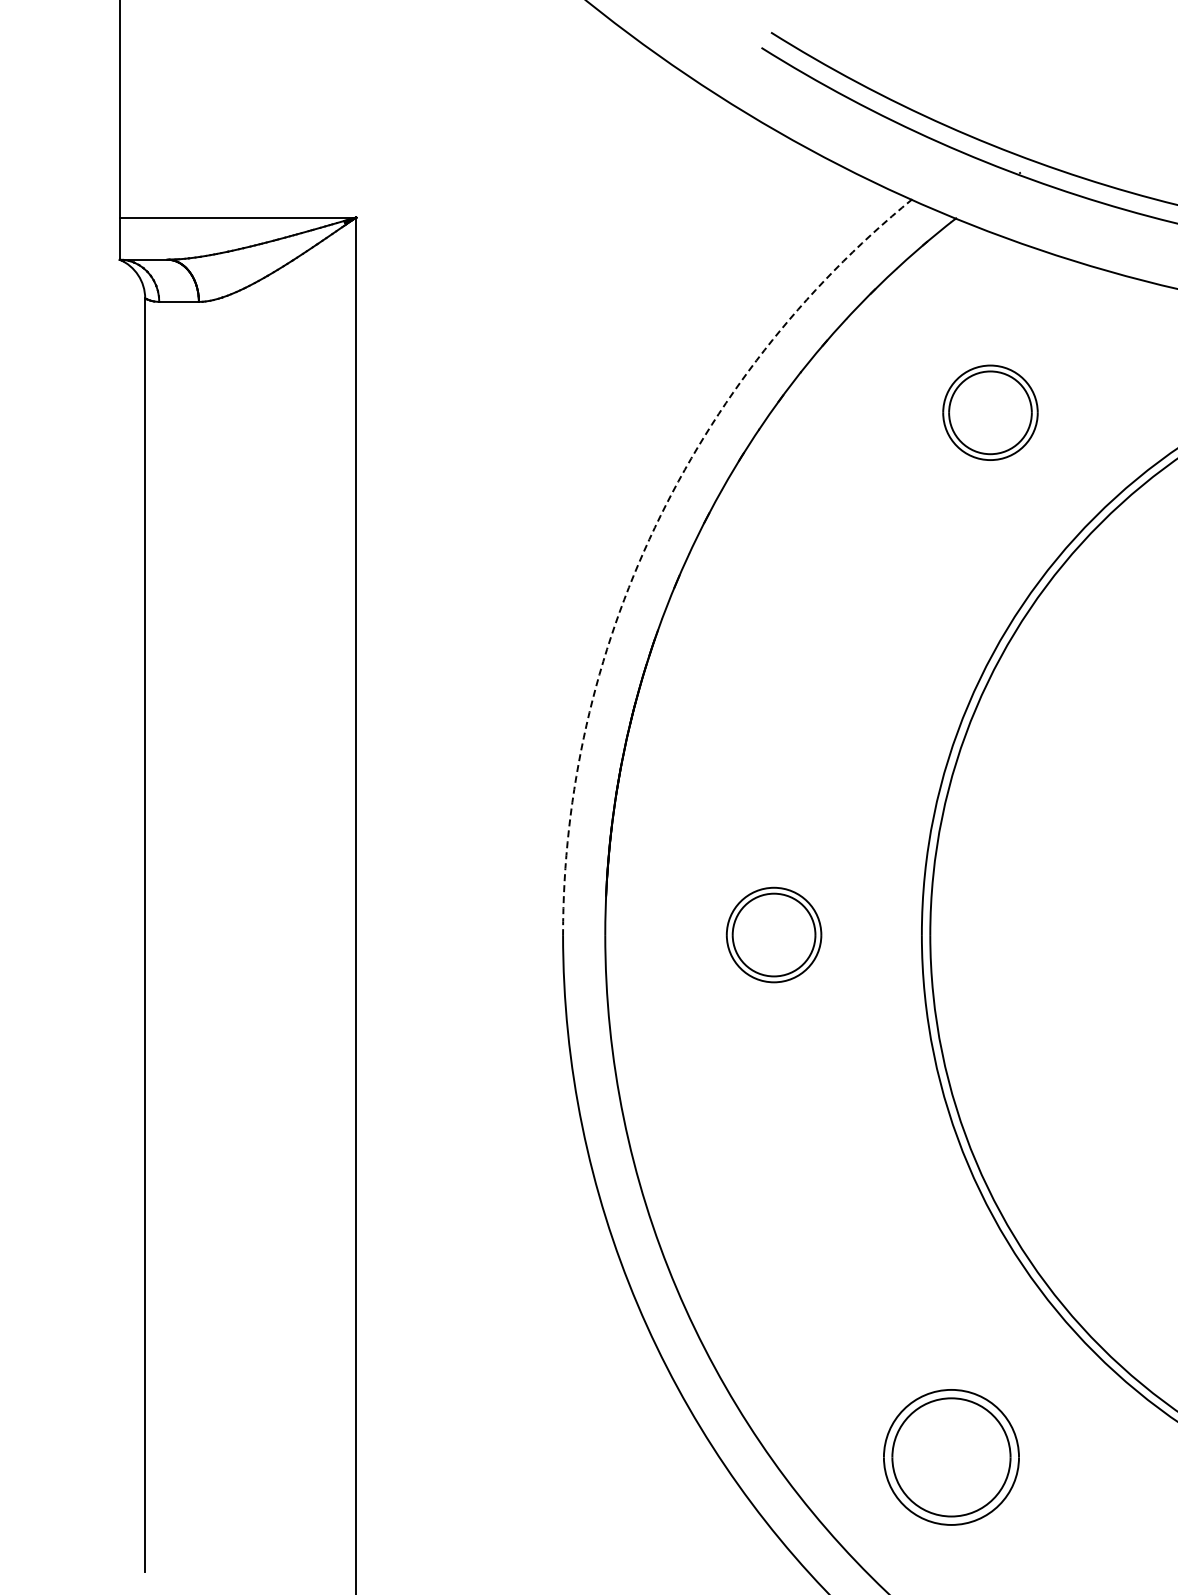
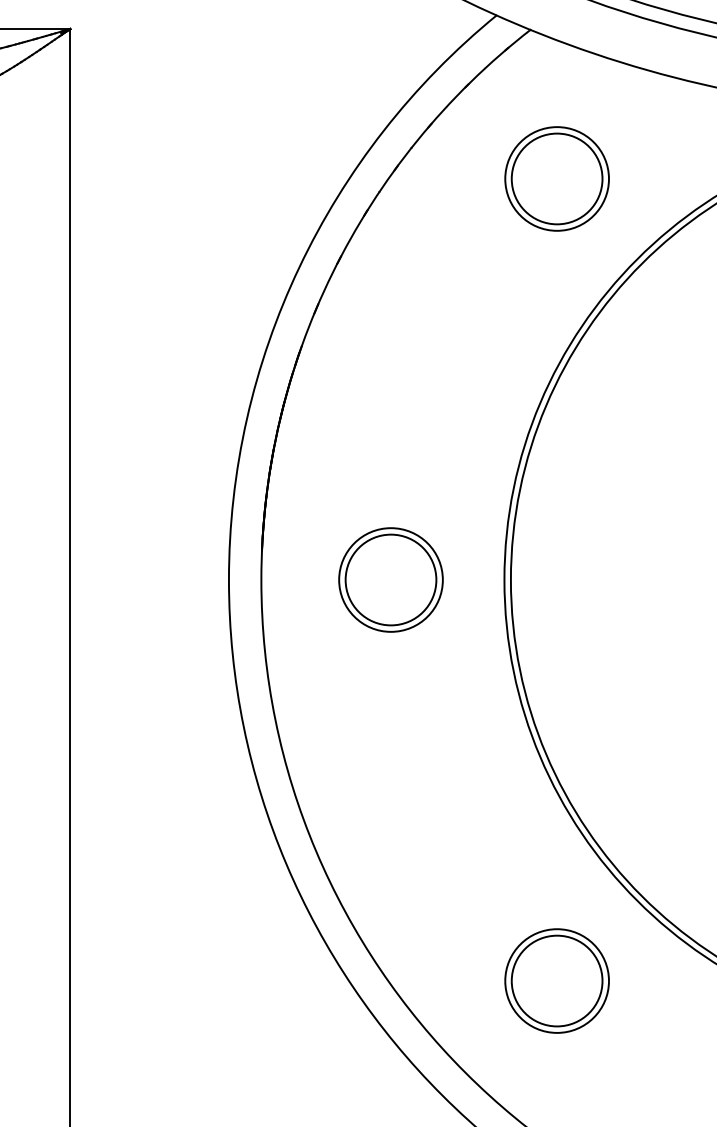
part: (990, 412) -> (557, 178), size x1.43
arc: (654, 527) -> (299, 267), dashed -> solid
part: (773, 934) -> (390, 579), size x1.43
part: (951, 1457) -> (557, 981), moved

